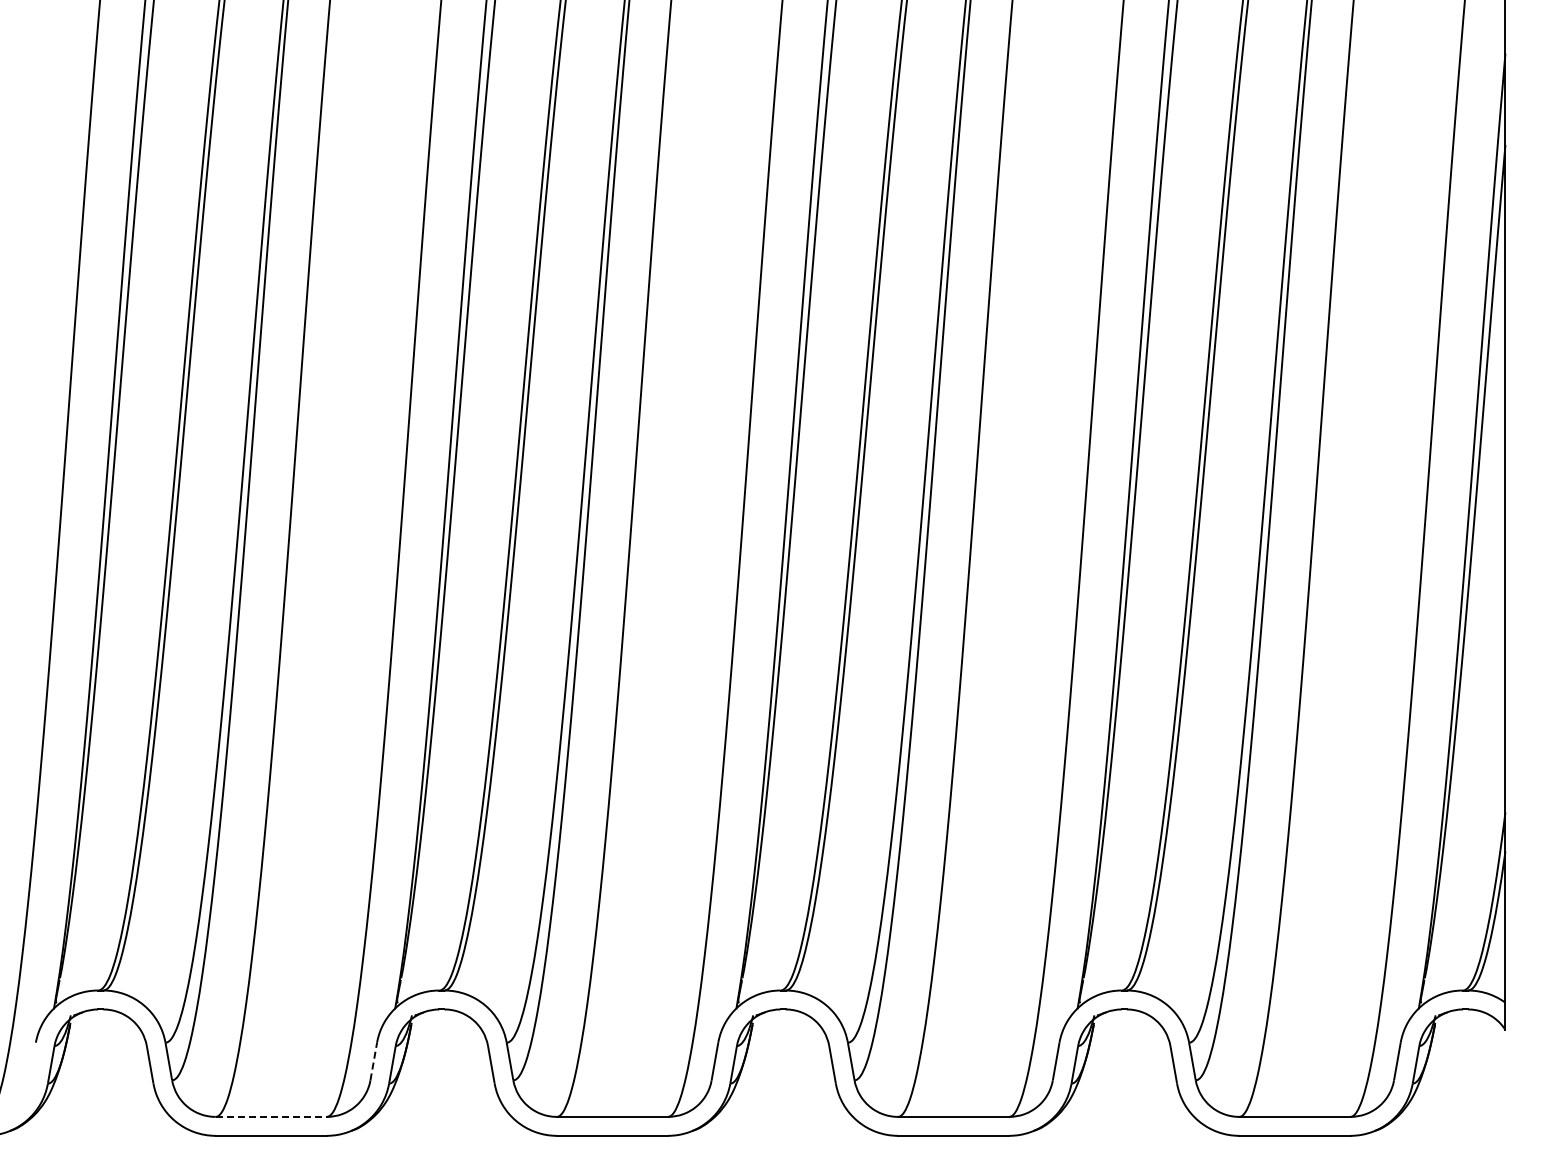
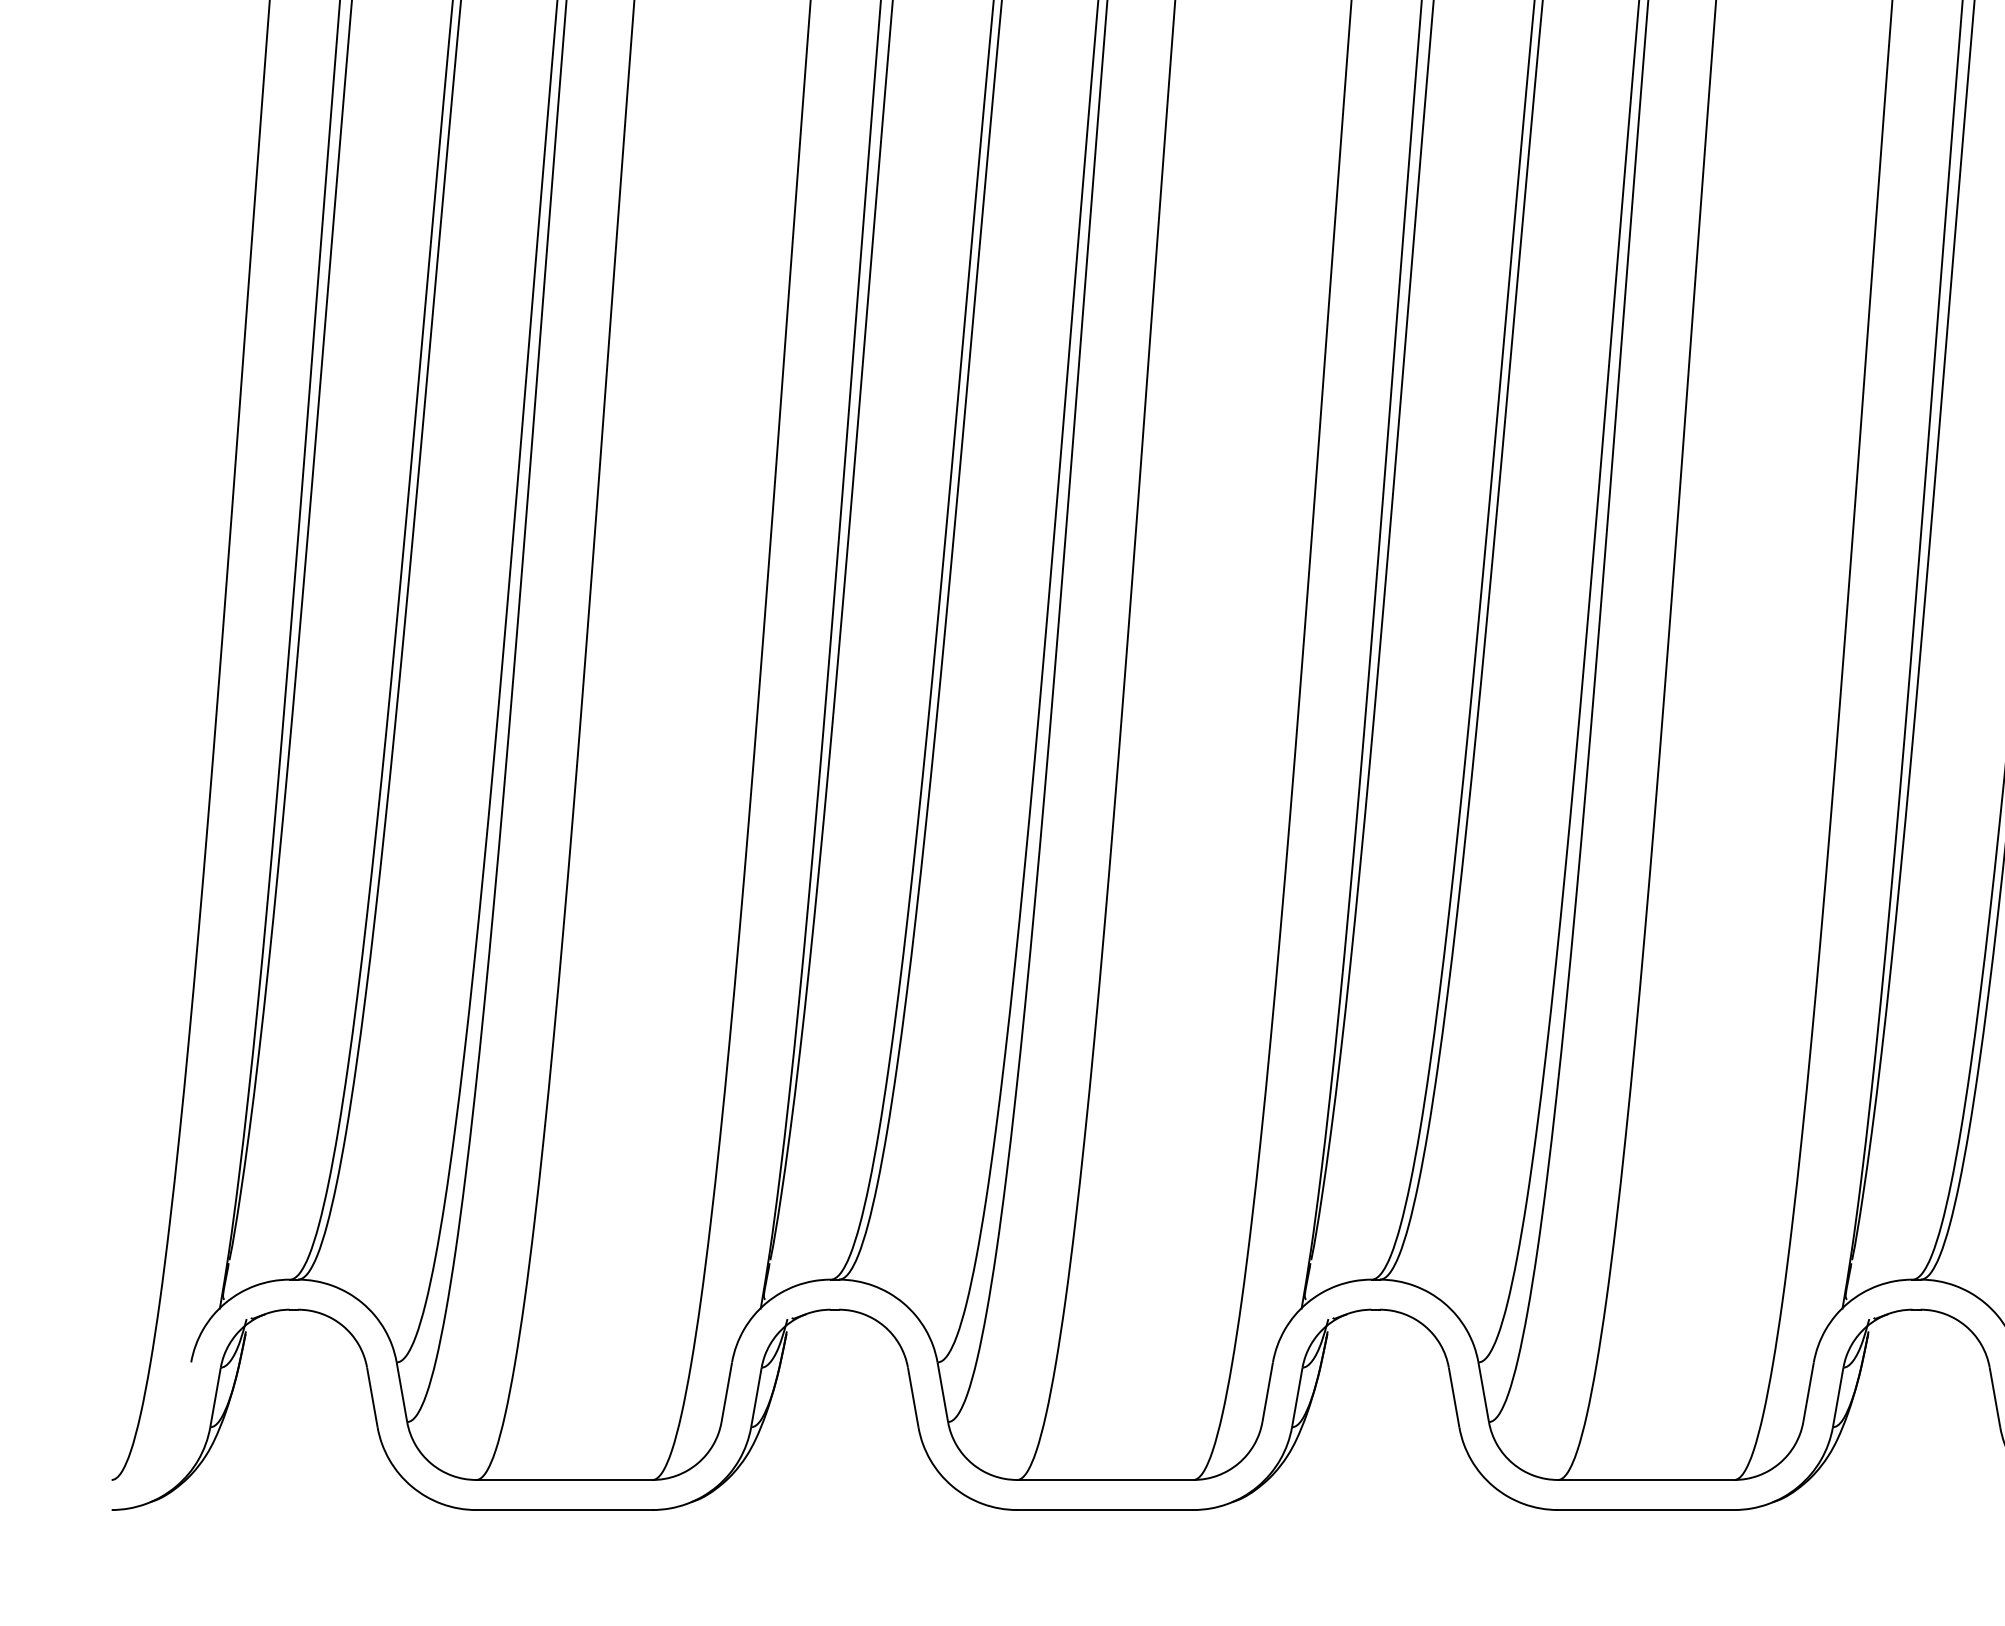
line: (373, 1061) -> (726, 1392), dashed -> solid
line: (271, 1116) -> (564, 1479), dashed -> solid

